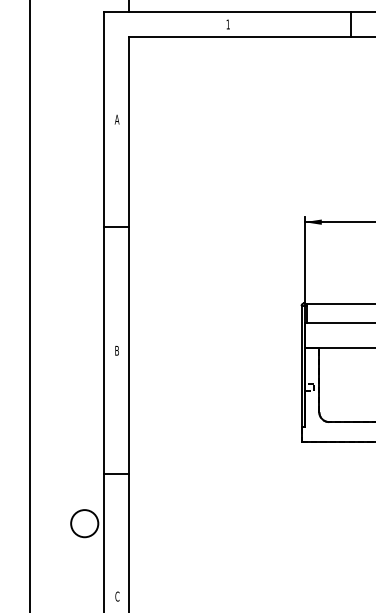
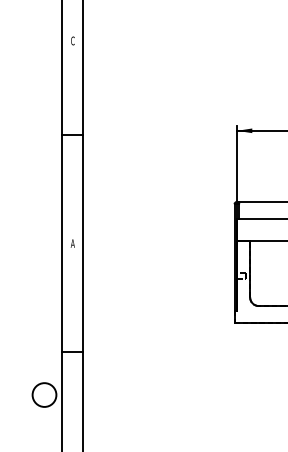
text: (116, 119) -> (72, 40), A -> C
text: (116, 350) -> (72, 243), B -> A

